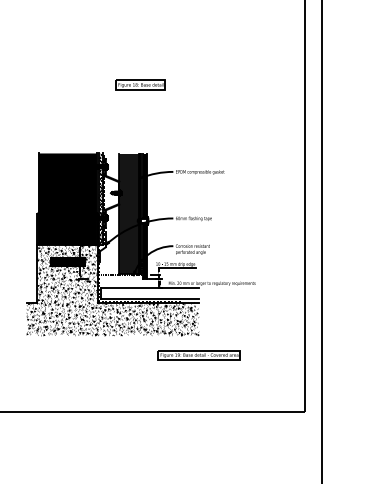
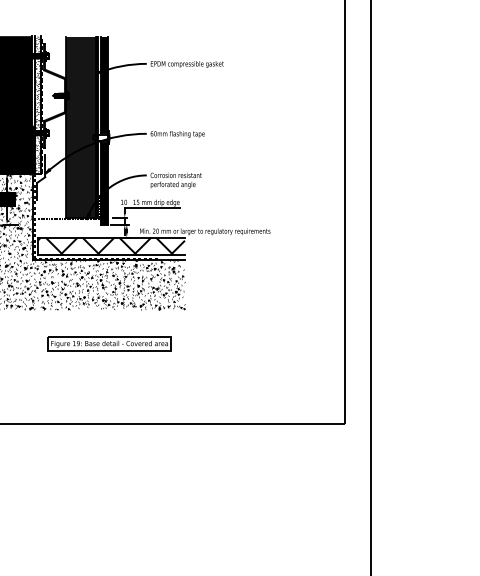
hatch: (149, 293) -> (111, 246), added
part: (198, 355) -> (108, 344), moved

